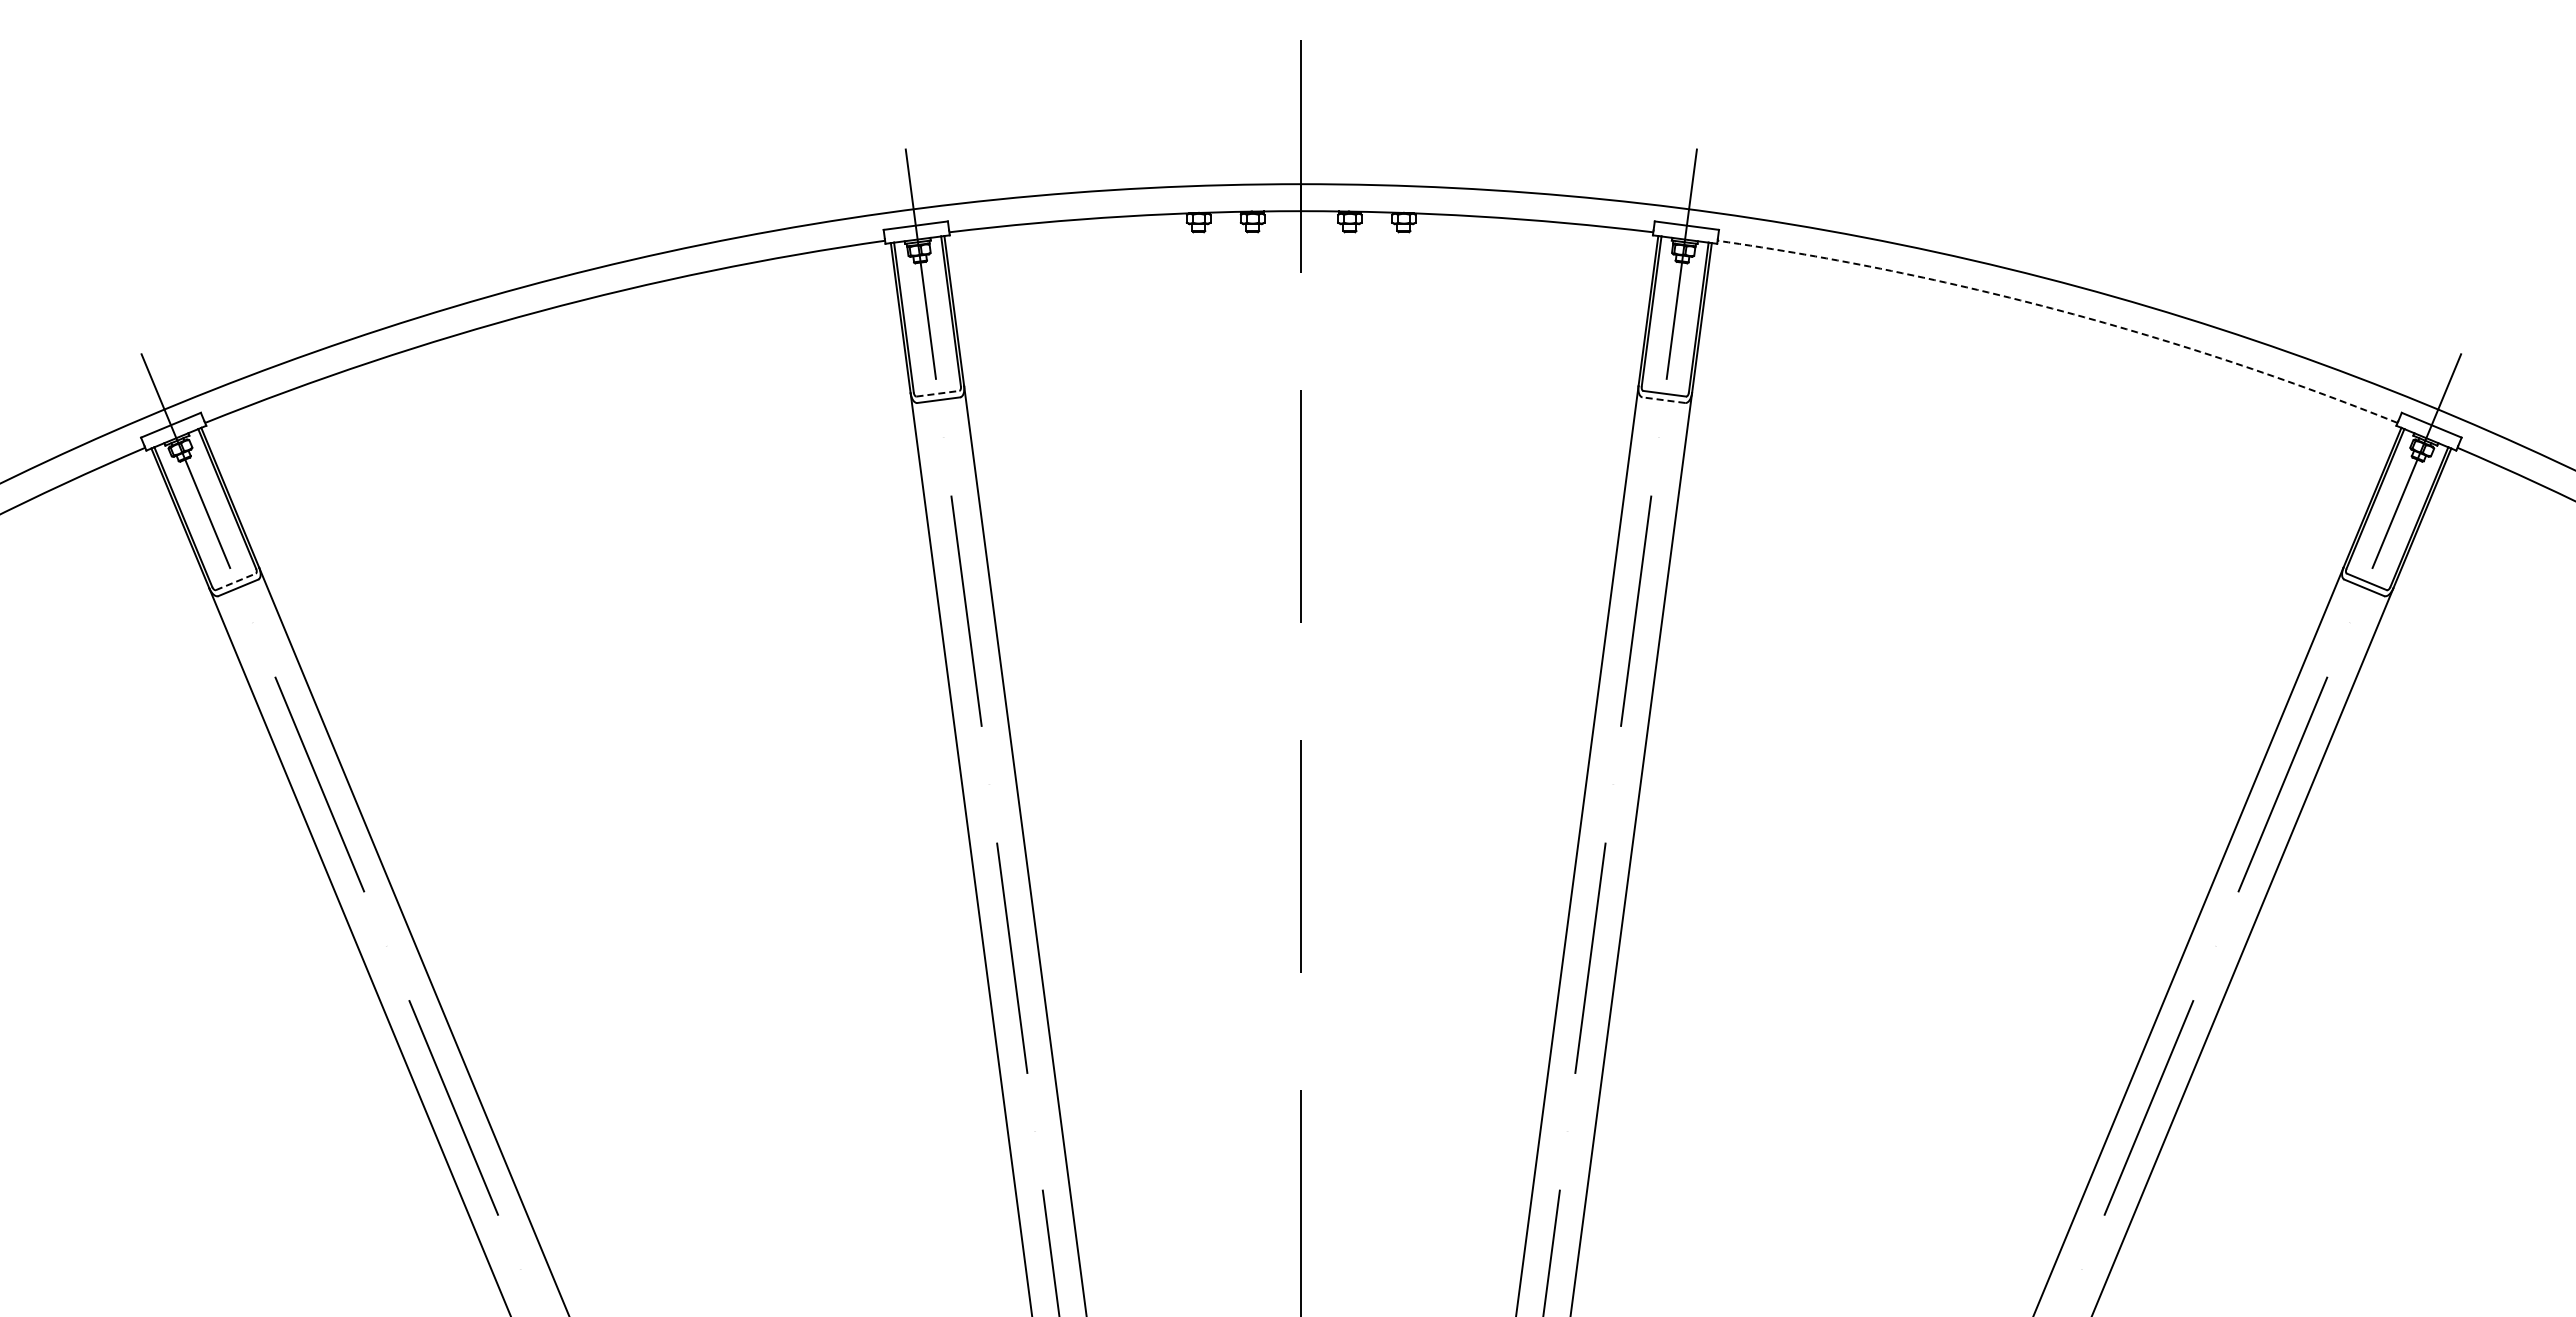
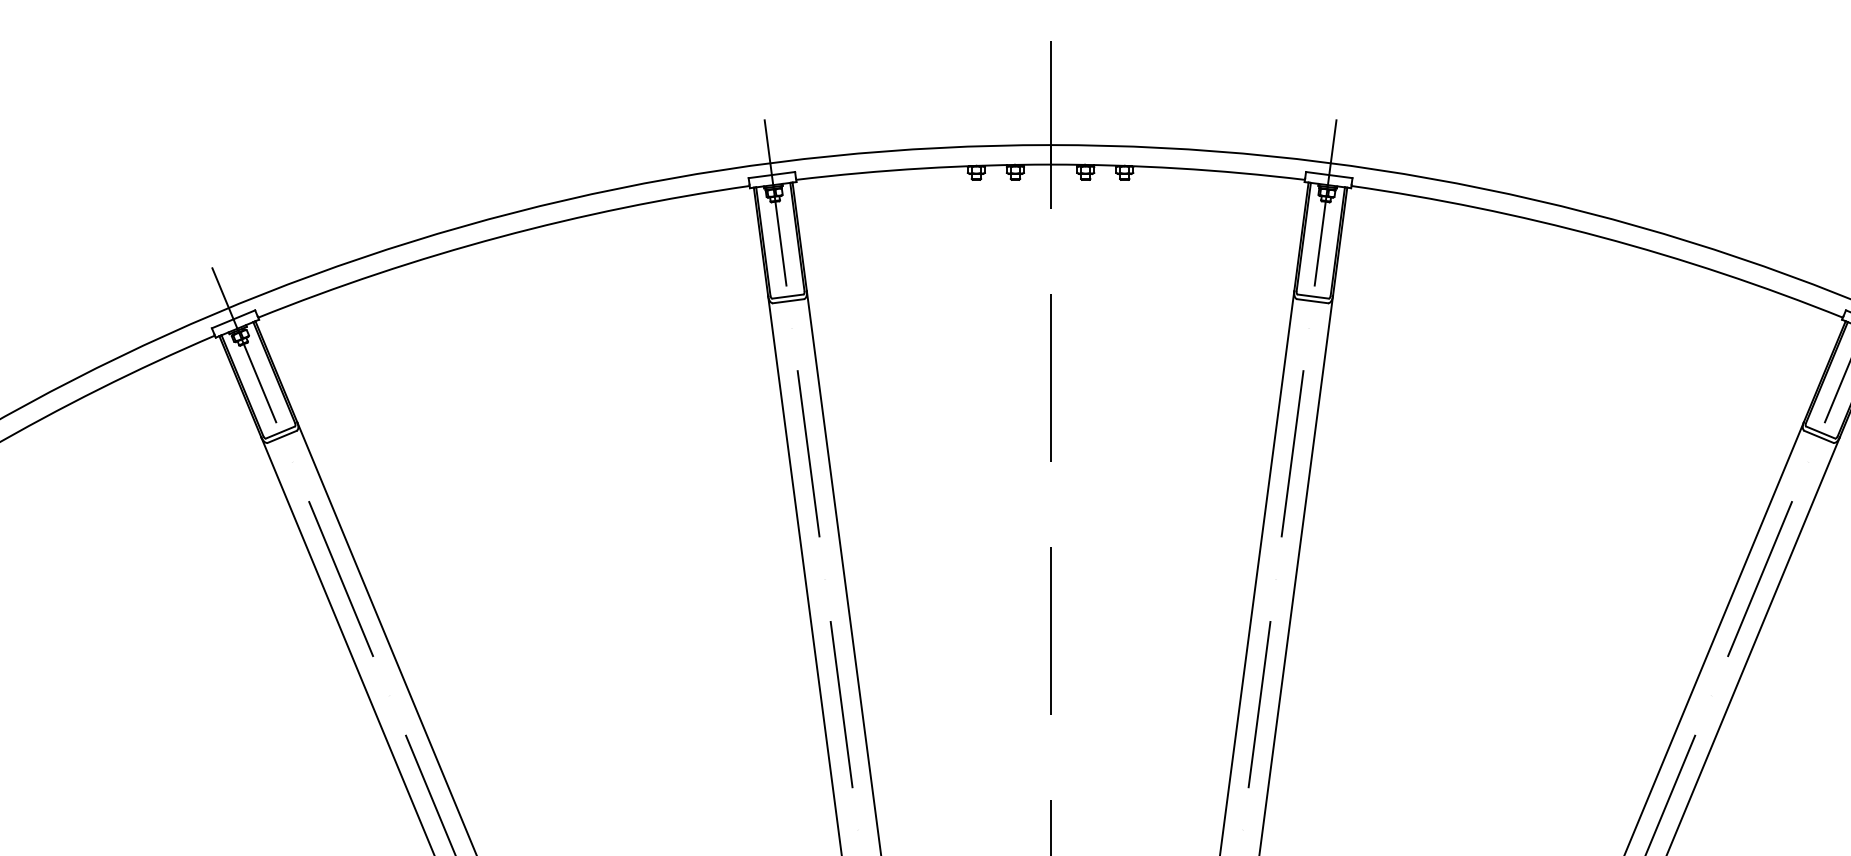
arc: (2063, 311) -> (1601, 237), dashed -> solid
line: (937, 393) -> (787, 296), dashed -> solid
line: (1663, 400) -> (1312, 301), dashed -> solid
line: (235, 581) -> (280, 432), dashed -> solid

